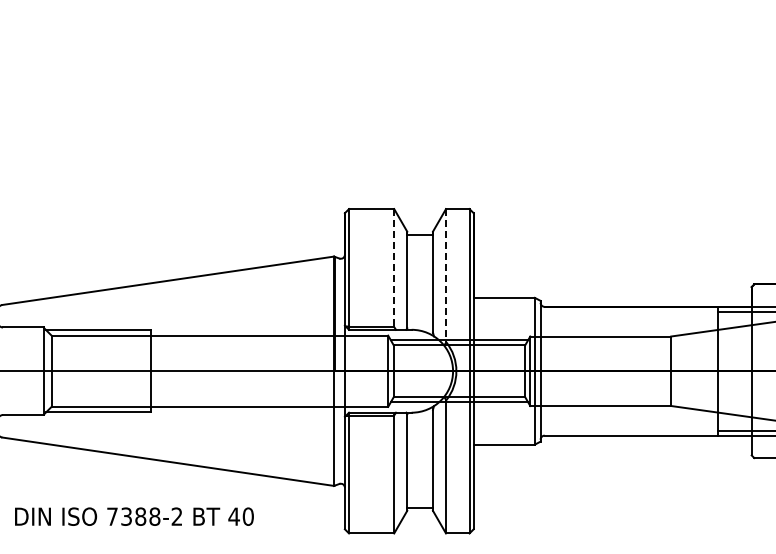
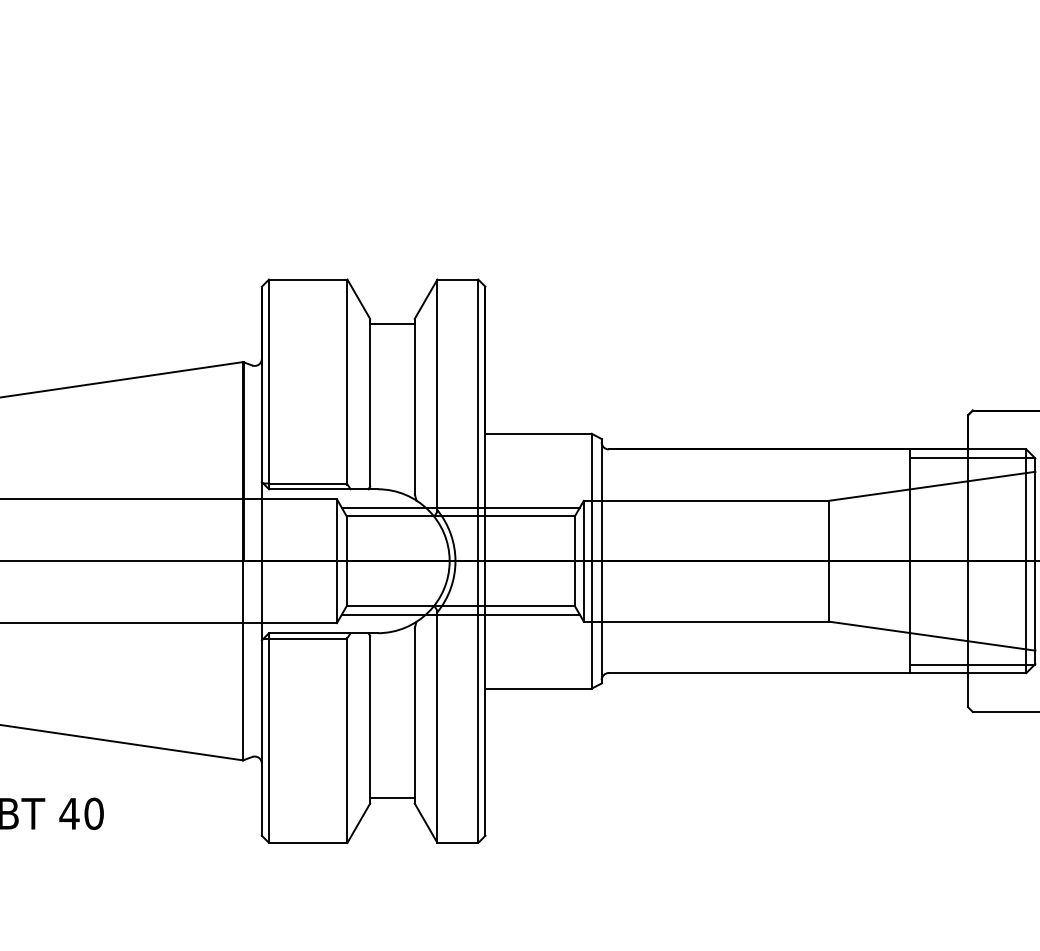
line: (394, 268) -> (347, 382), dashed -> solid
line: (446, 275) -> (438, 394), dashed -> solid

